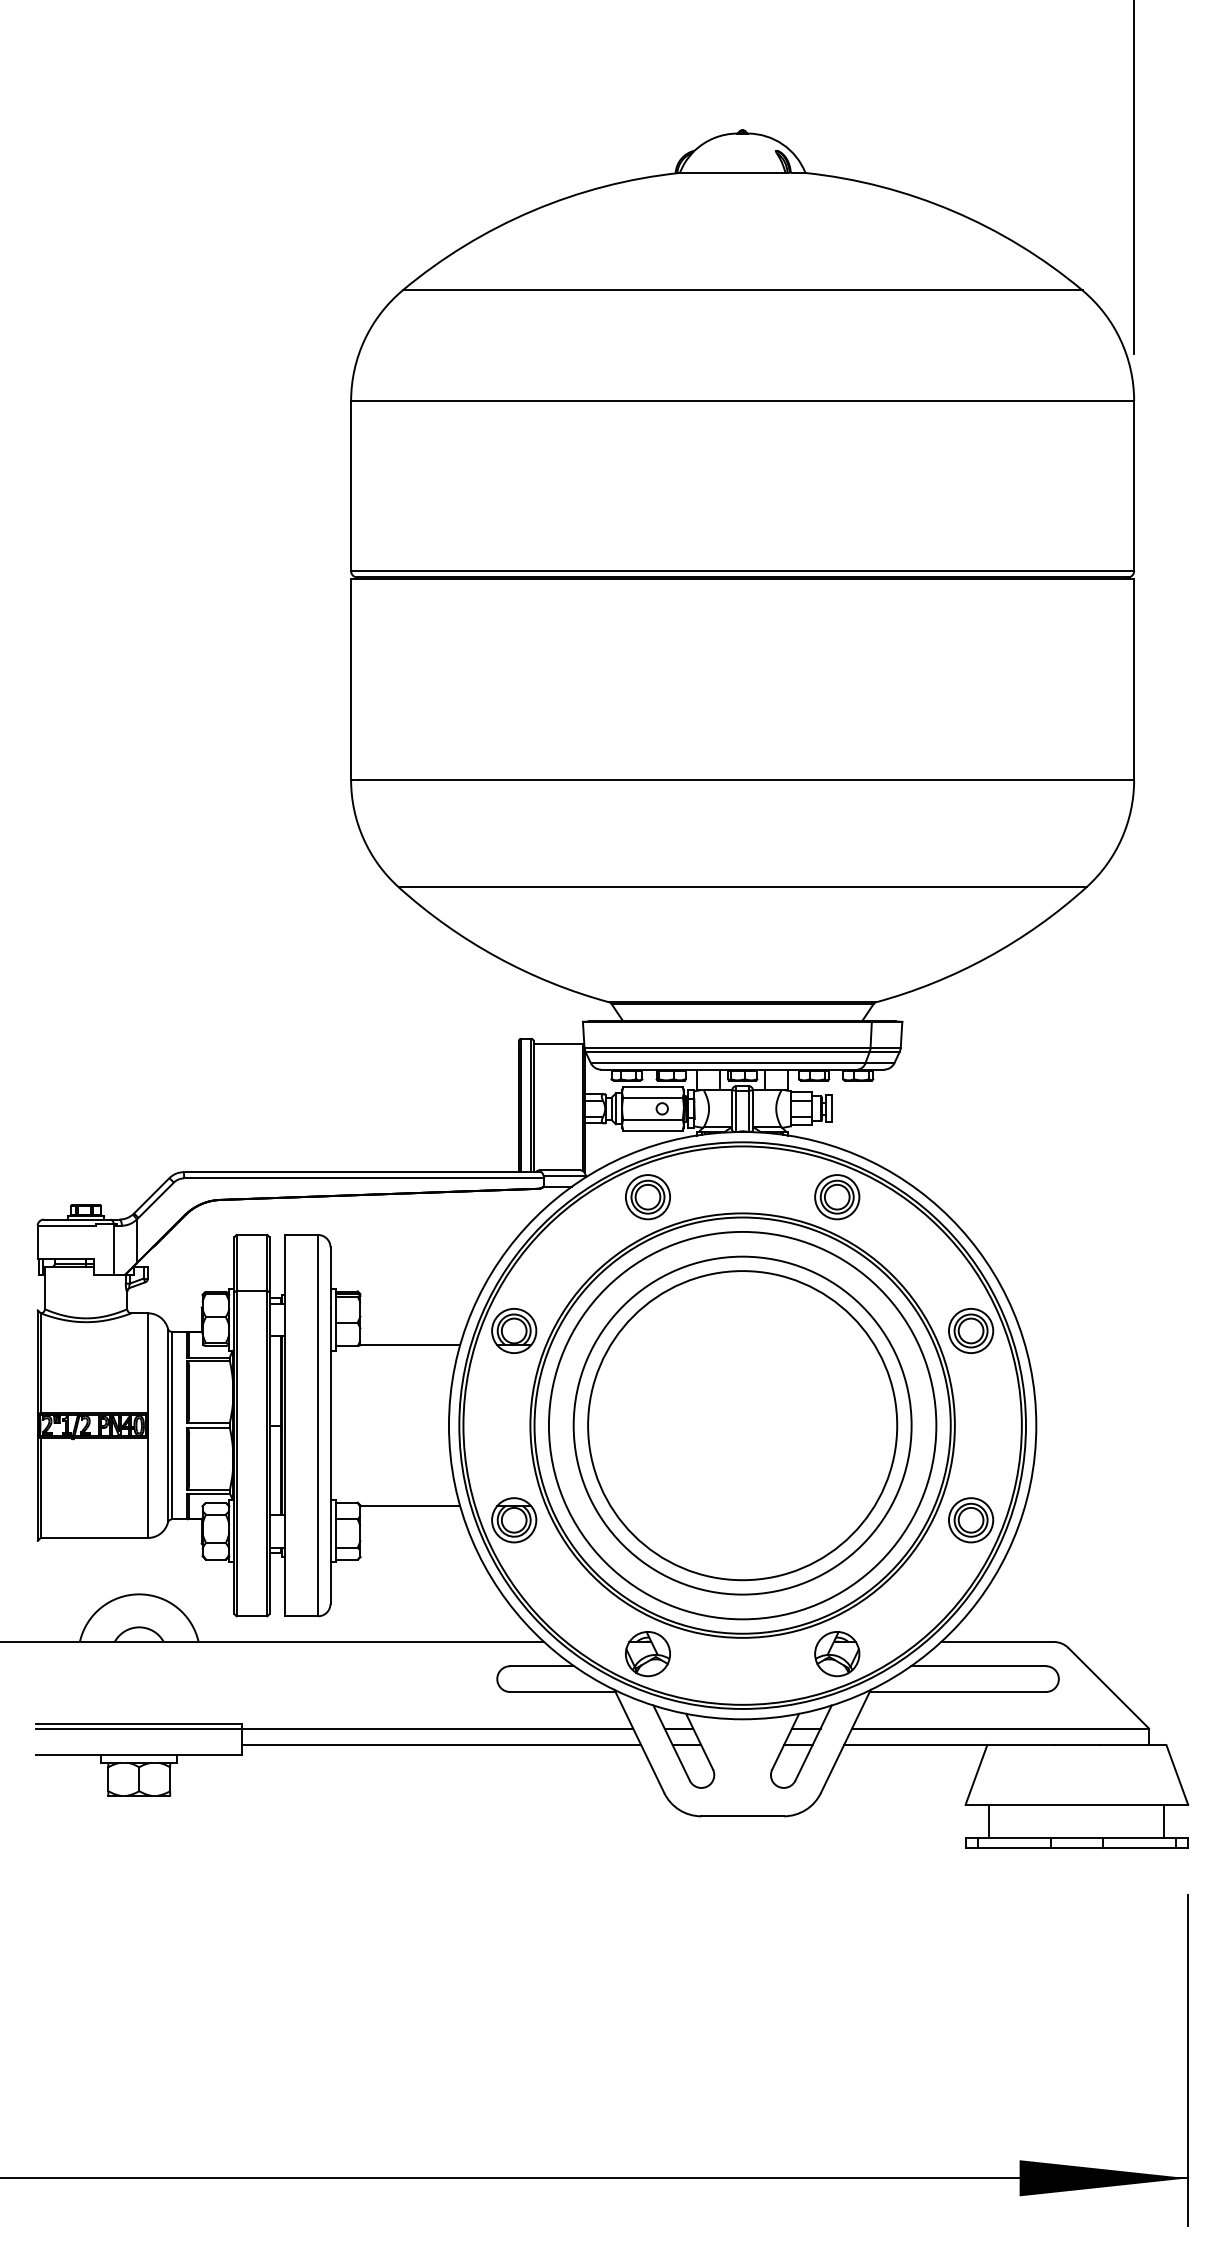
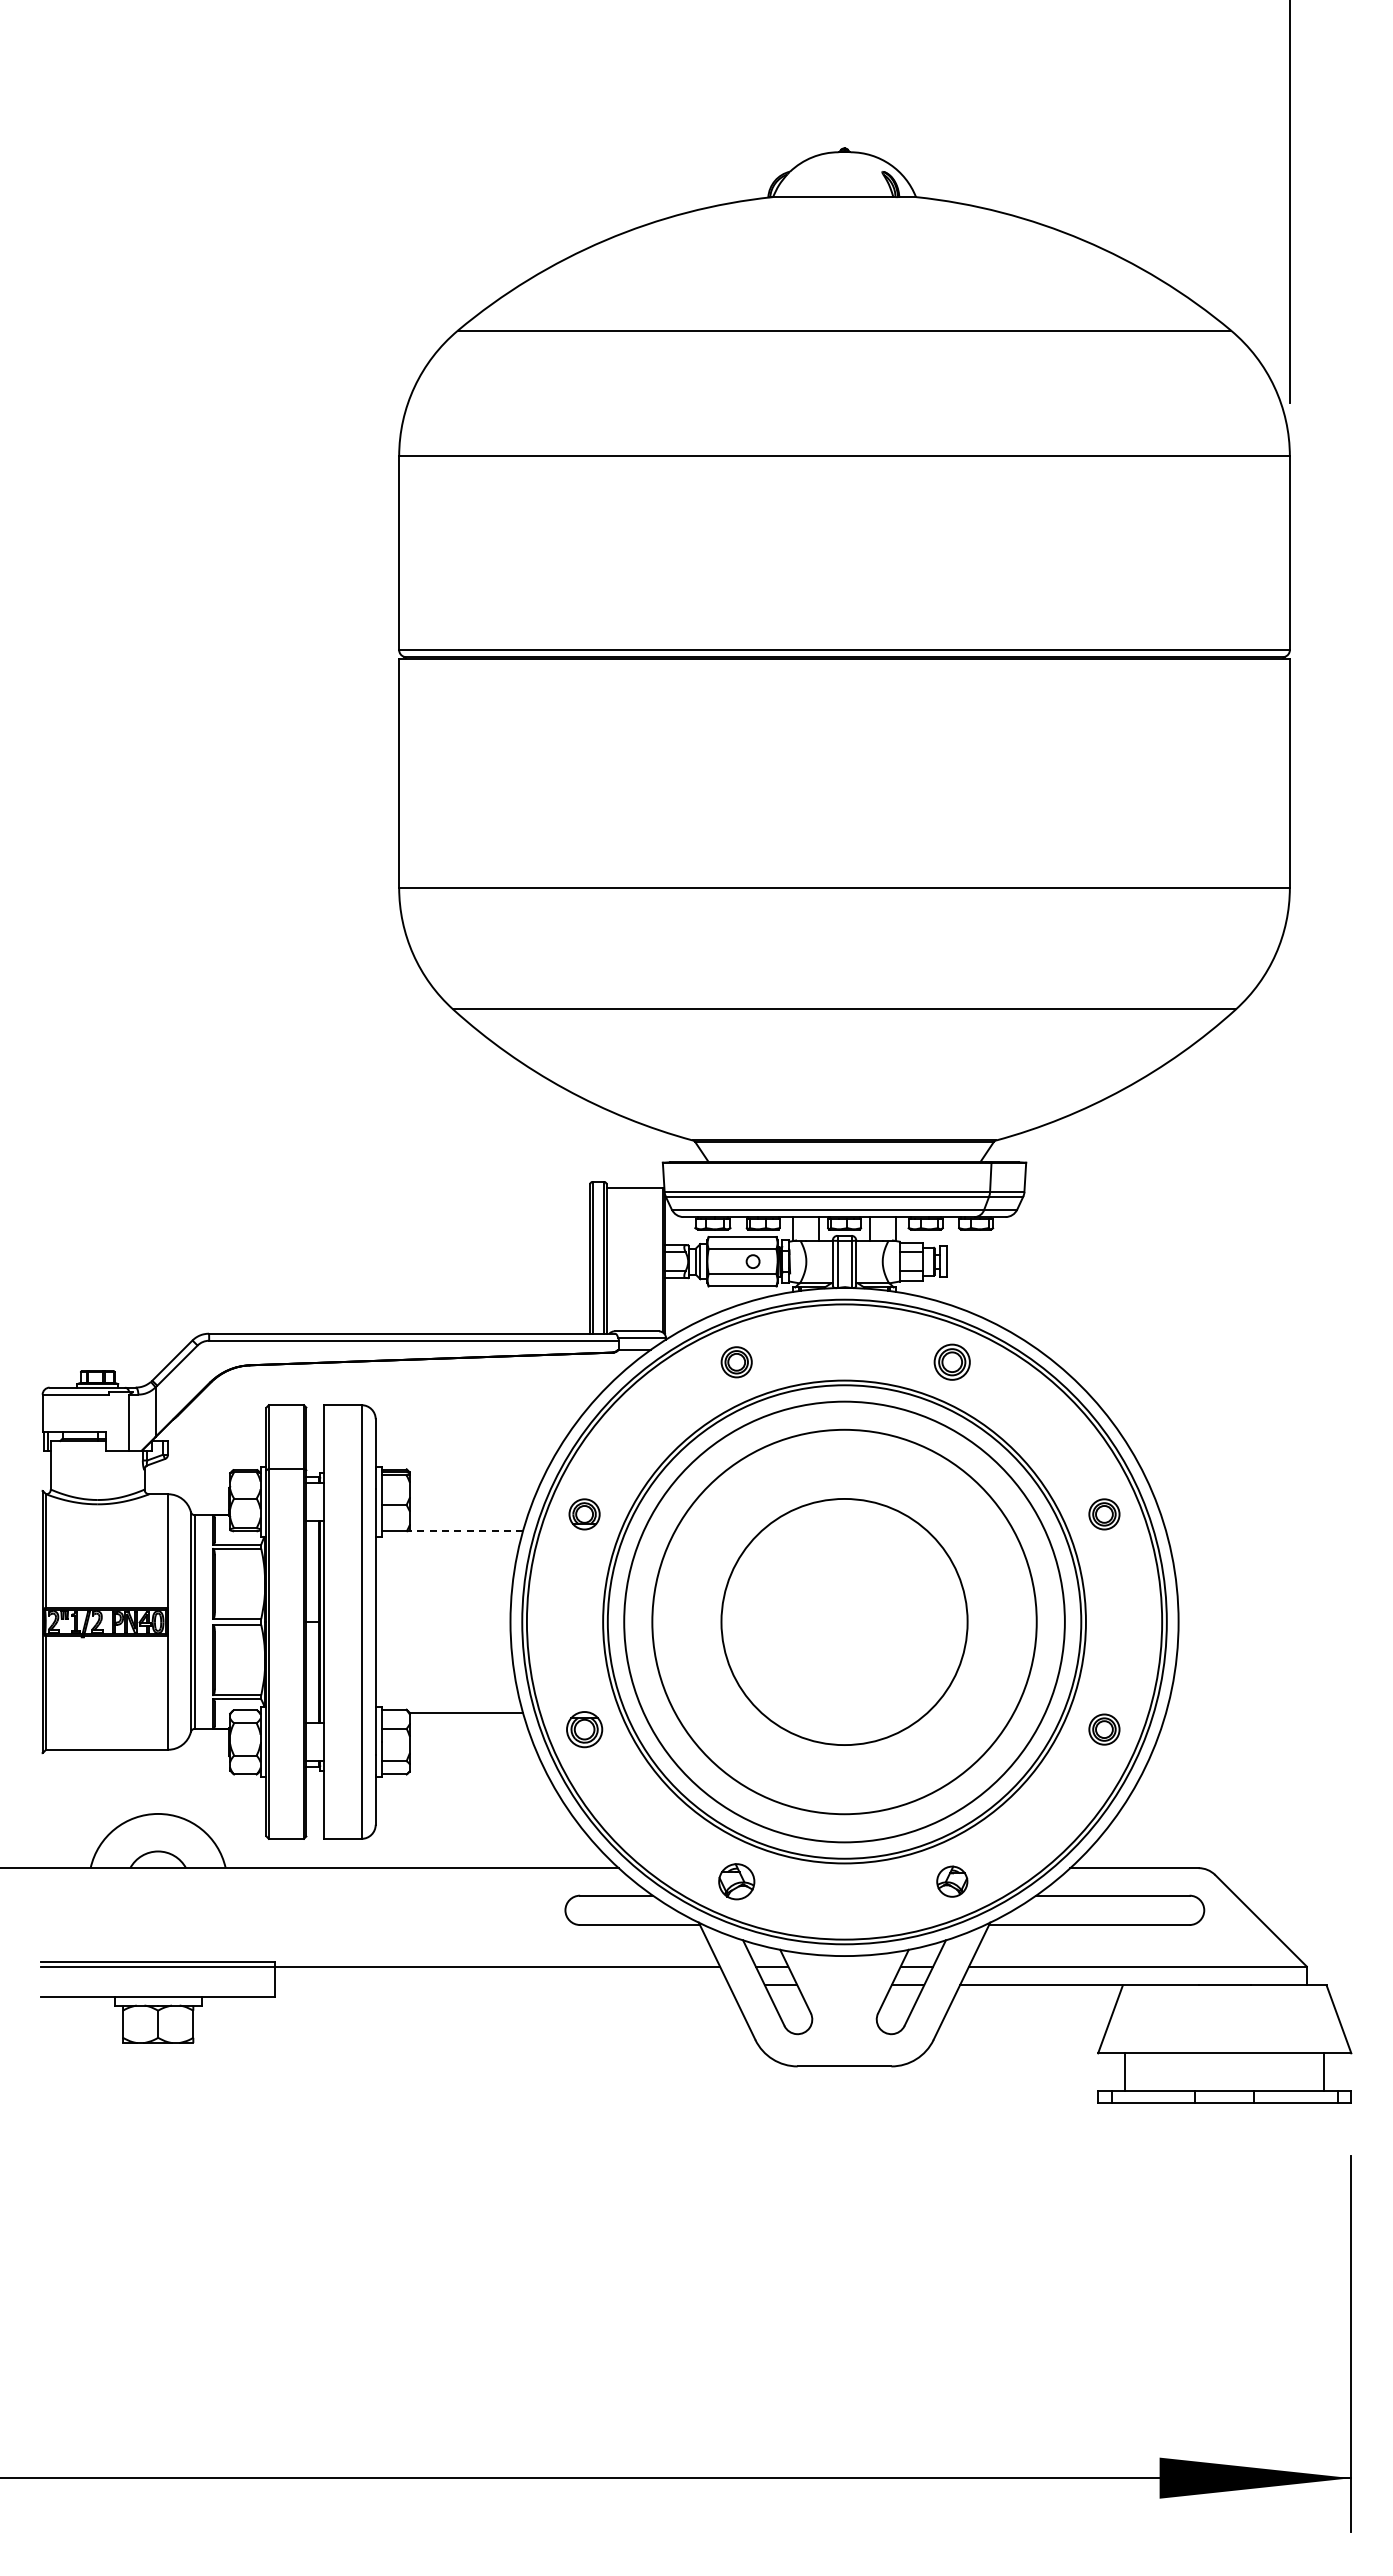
part: (647, 1197) -> (736, 1362), size x0.6
part: (837, 1197) -> (952, 1362), size x0.7
part: (514, 1331) -> (584, 1514), size x0.6
part: (971, 1331) -> (1104, 1514), size x0.6
line: (410, 1345) -> (466, 1530), solid -> dashed
circle: (742, 1425) -> (844, 1621), size x0.7
part: (514, 1520) -> (584, 1729), size x0.7
part: (971, 1520) -> (1104, 1729), size x0.6
part: (647, 1653) -> (736, 1881), size x0.7
part: (837, 1653) -> (952, 1881), size x0.6
line: (441, 1745) -> (502, 1985), removed

